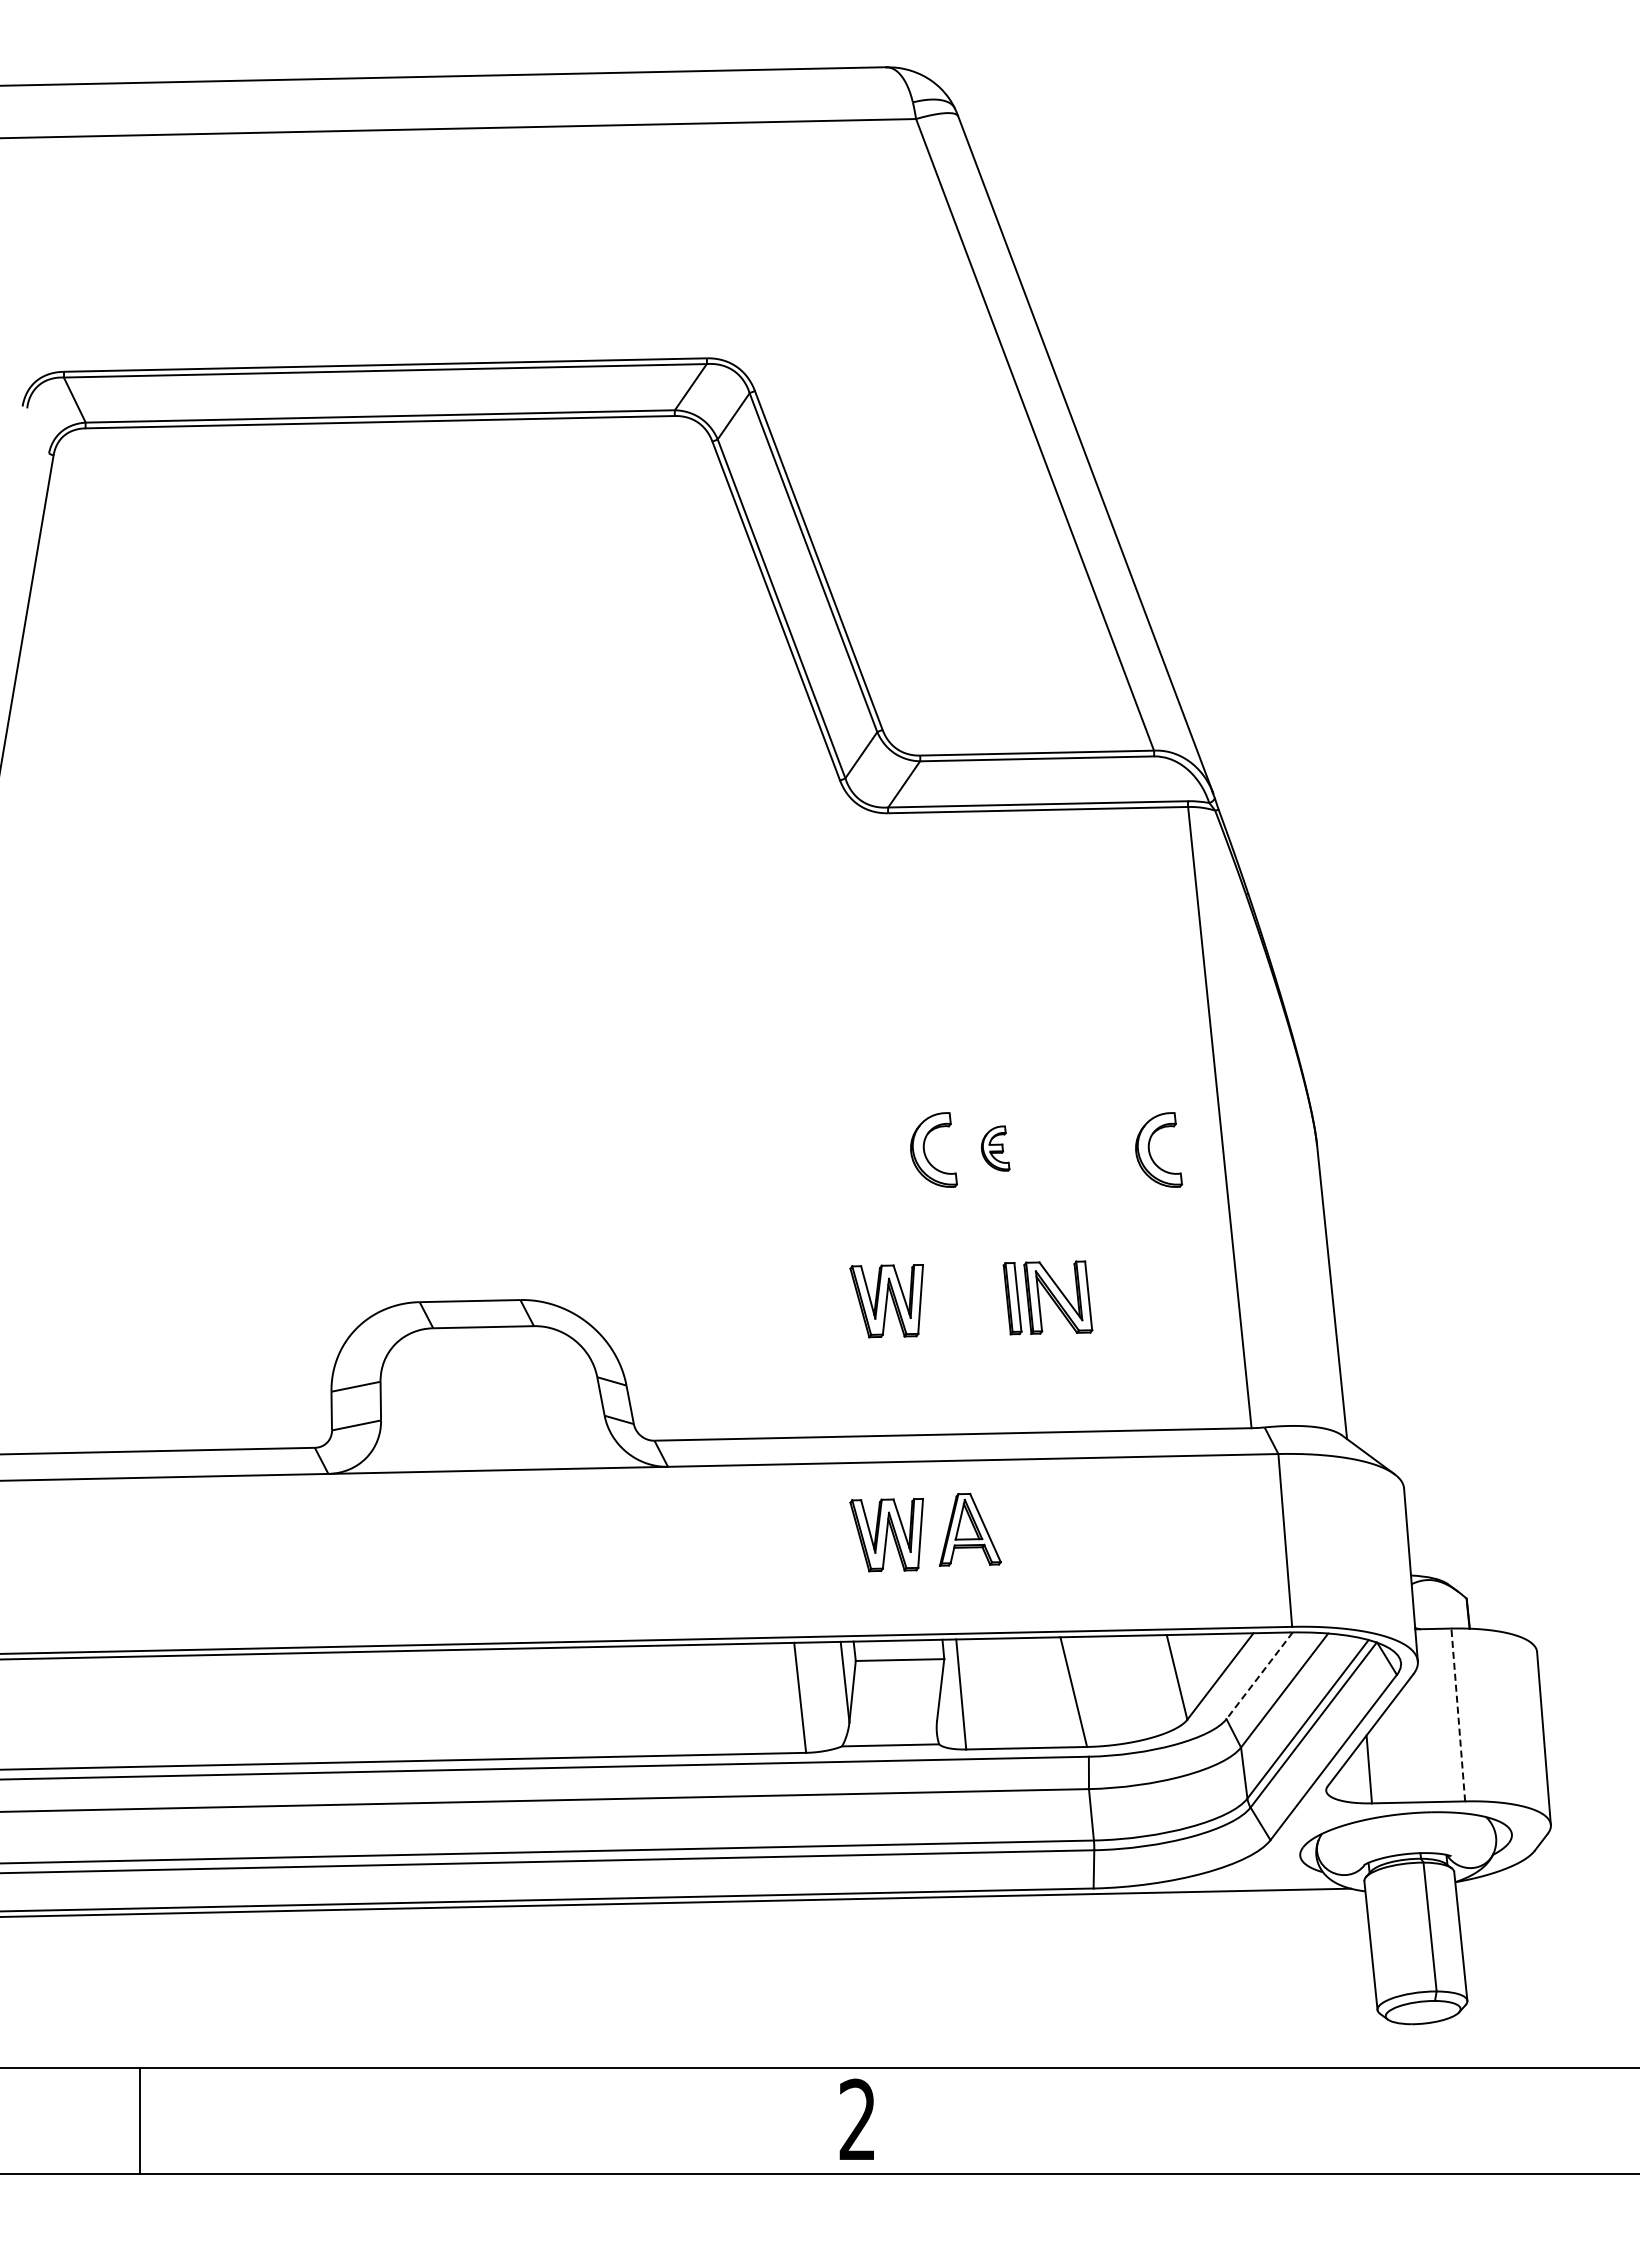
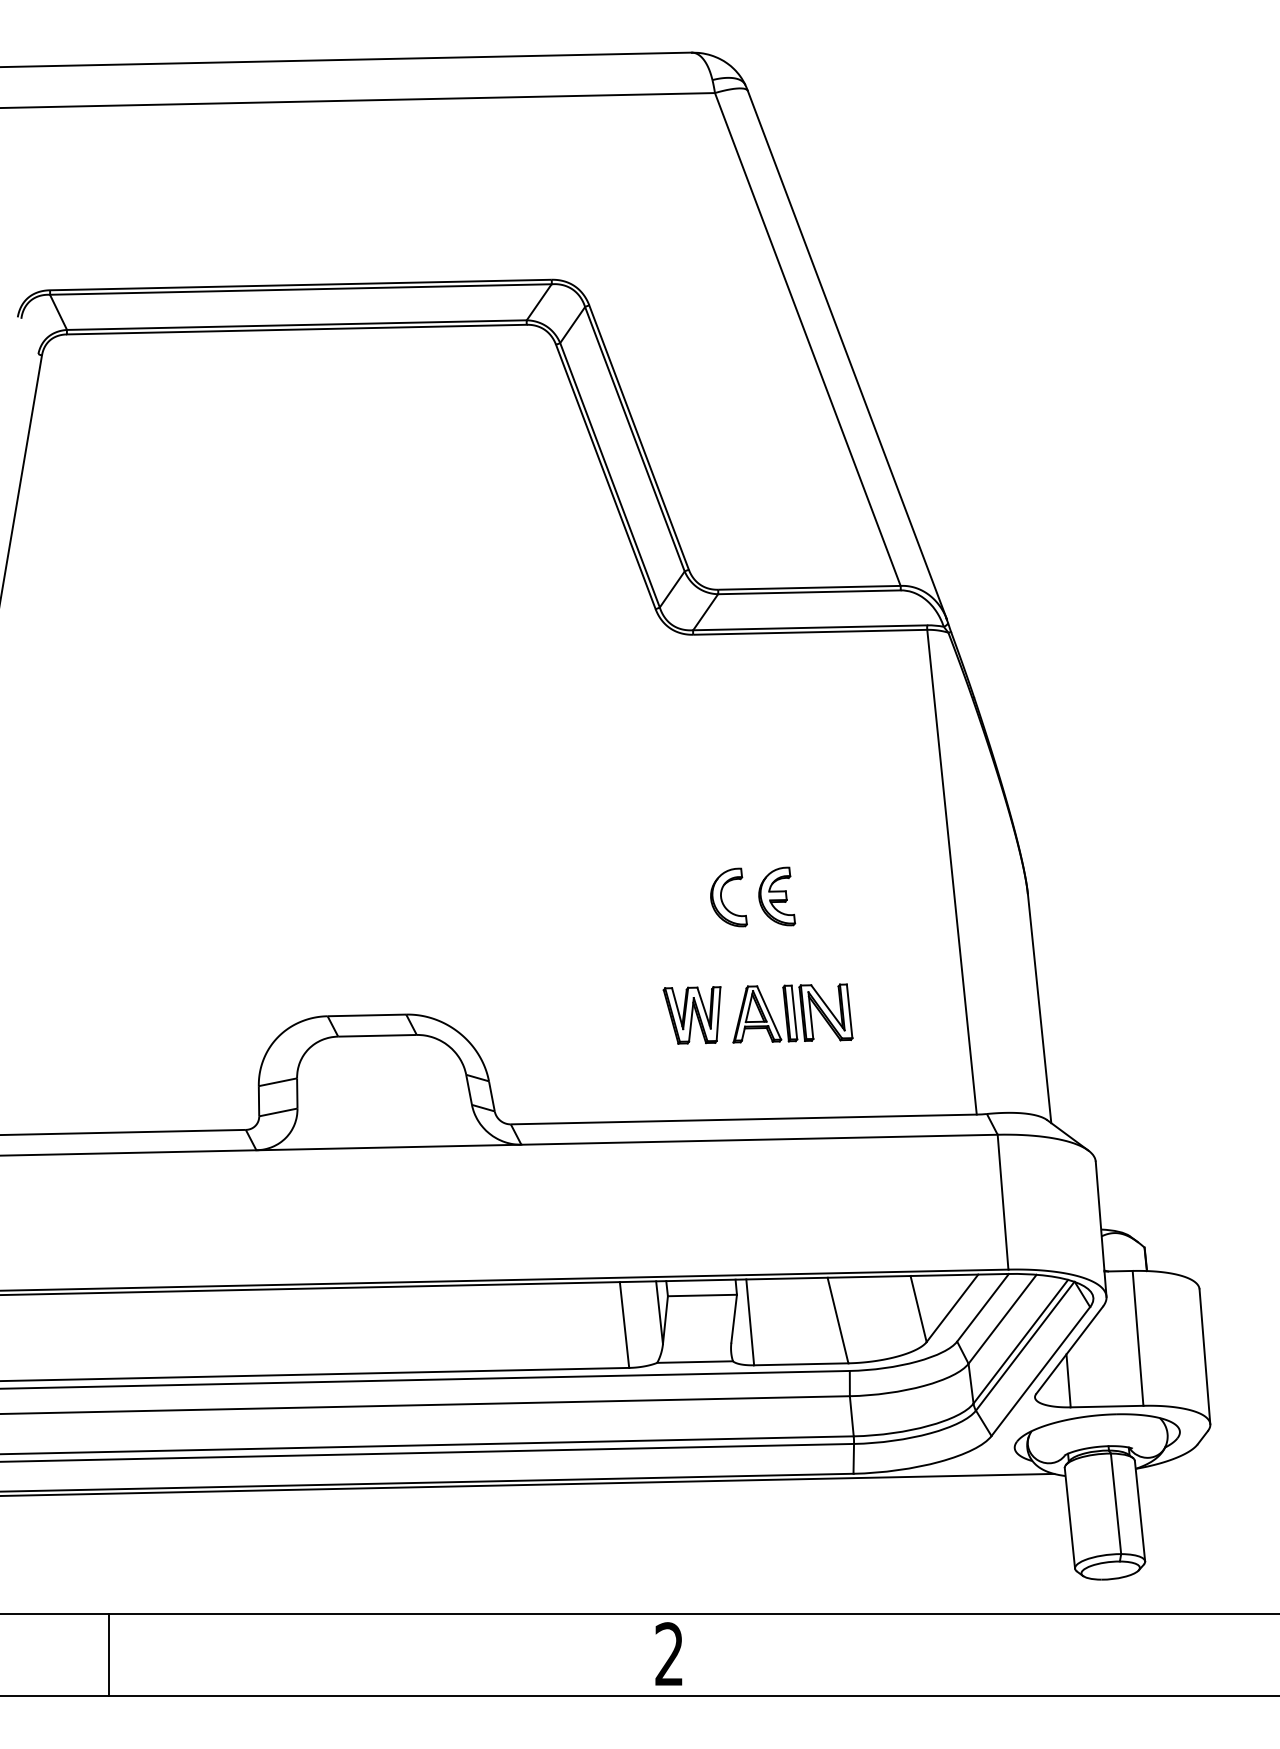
part: (995, 1148) -> (776, 896), size x1.67
part: (1150, 1151) -> (897, 898), removed
part: (970, 1529) -> (757, 1014), moved
part: (886, 1535) -> (691, 1198), removed
line: (1259, 1675) -> (982, 1307), dashed -> solid
line: (1458, 1714) -> (1138, 1337), dashed -> solid

